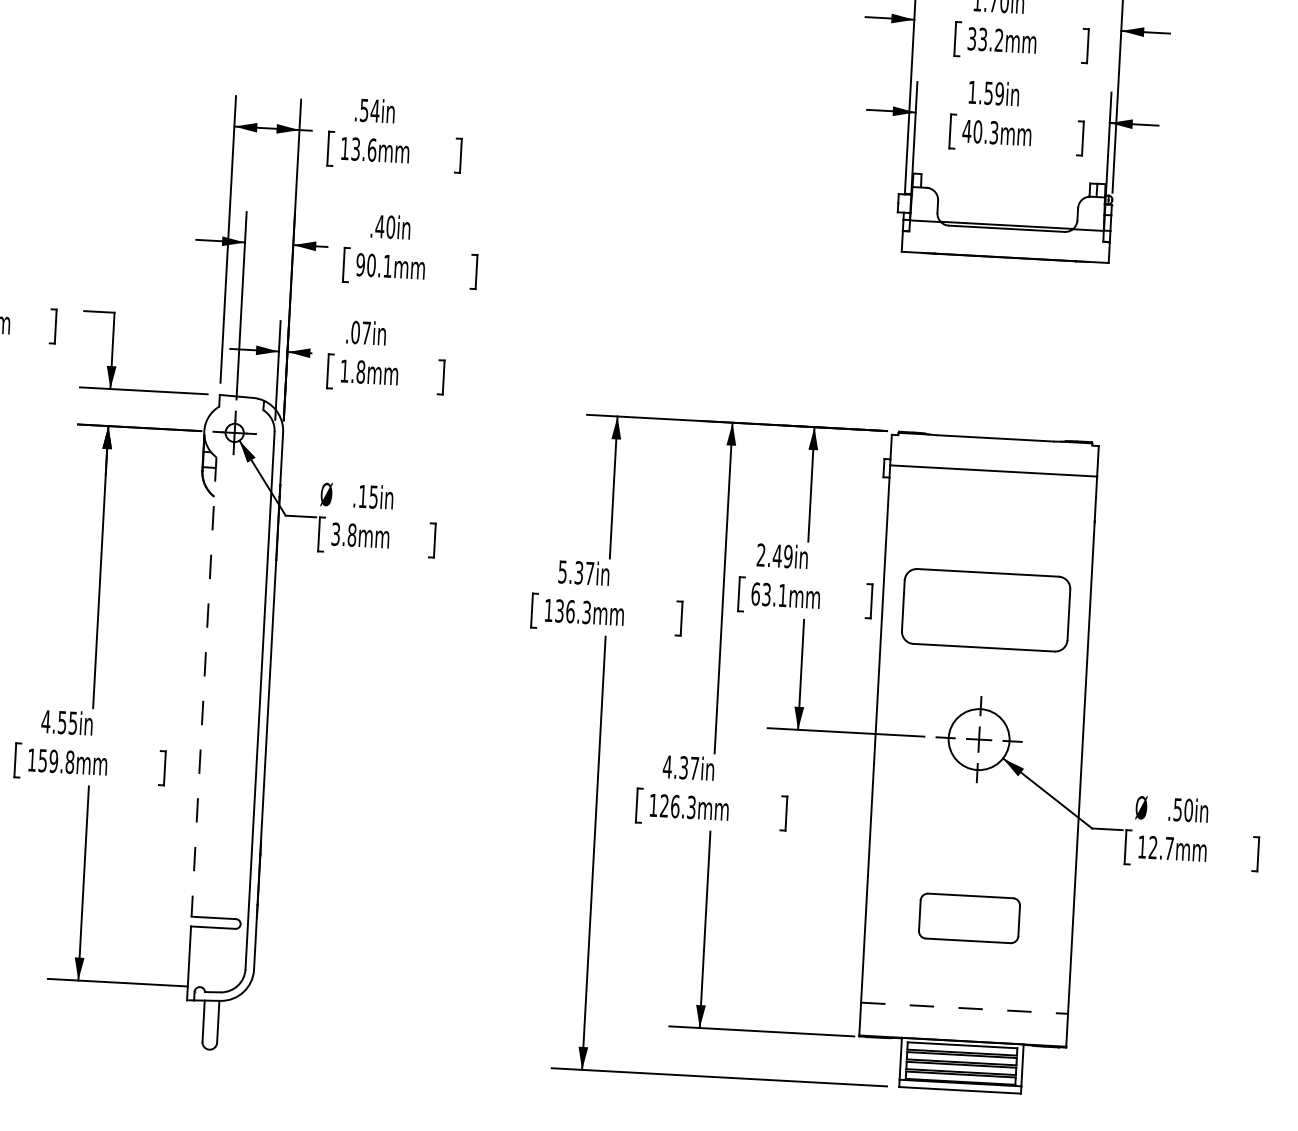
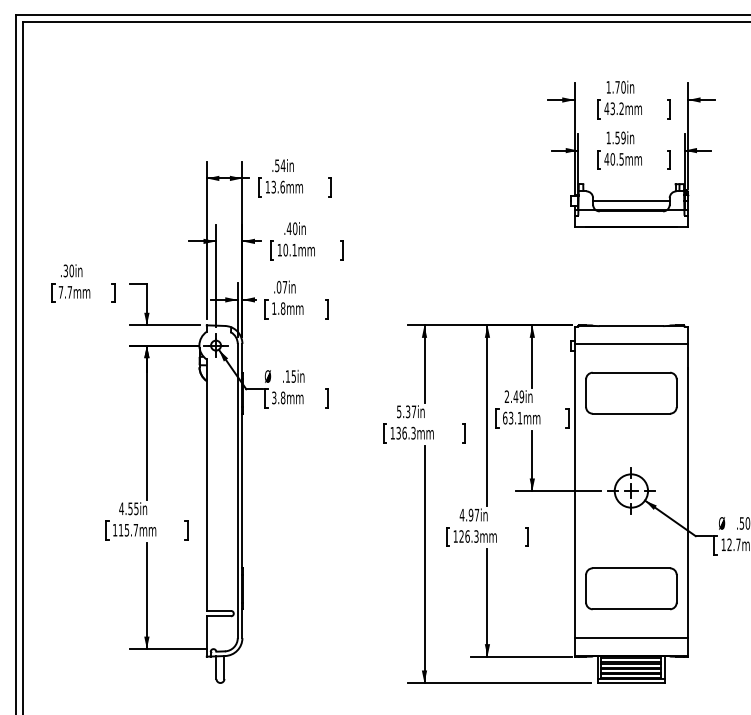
text: (971, 38) -> (606, 108), 33.2mm -> 43.2mm
text: (993, 131) -> (621, 158), 40.3mm -> 40.5mm
line: (1007, 210) -> (631, 201), added
text: (360, 263) -> (279, 249), 90.1mm -> 10.1mm
part: (986, 608) -> (631, 392), moved
line: (203, 687) -> (206, 485), dashed -> solid
text: (56, 760) -> (128, 529), 159.8mm -> 115.7mm
text: (682, 768) -> (470, 515), 4.37in -> 4.97in
part: (969, 917) -> (631, 588), size x1.67
line: (964, 1009) -> (631, 638), dashed -> solid

